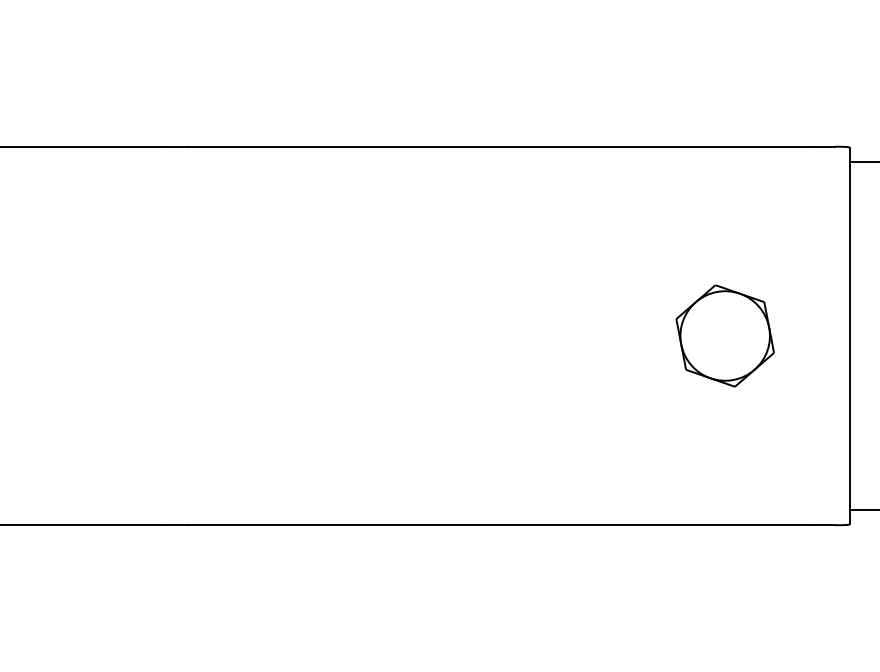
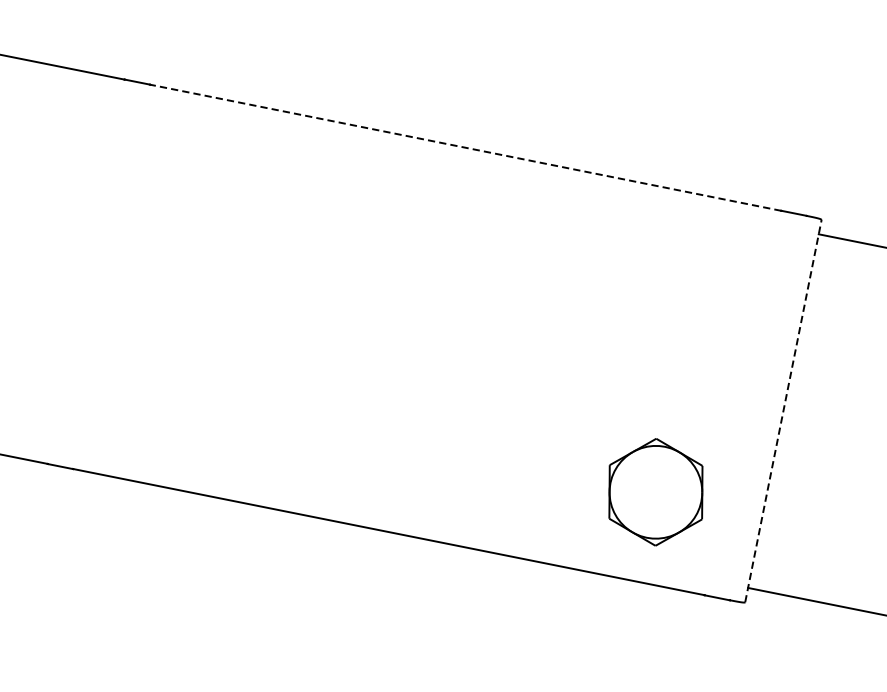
line: (498, 146) -> (465, 147), solid -> dashed
part: (724, 335) -> (655, 491), moved
line: (849, 335) -> (783, 410), solid -> dashed

